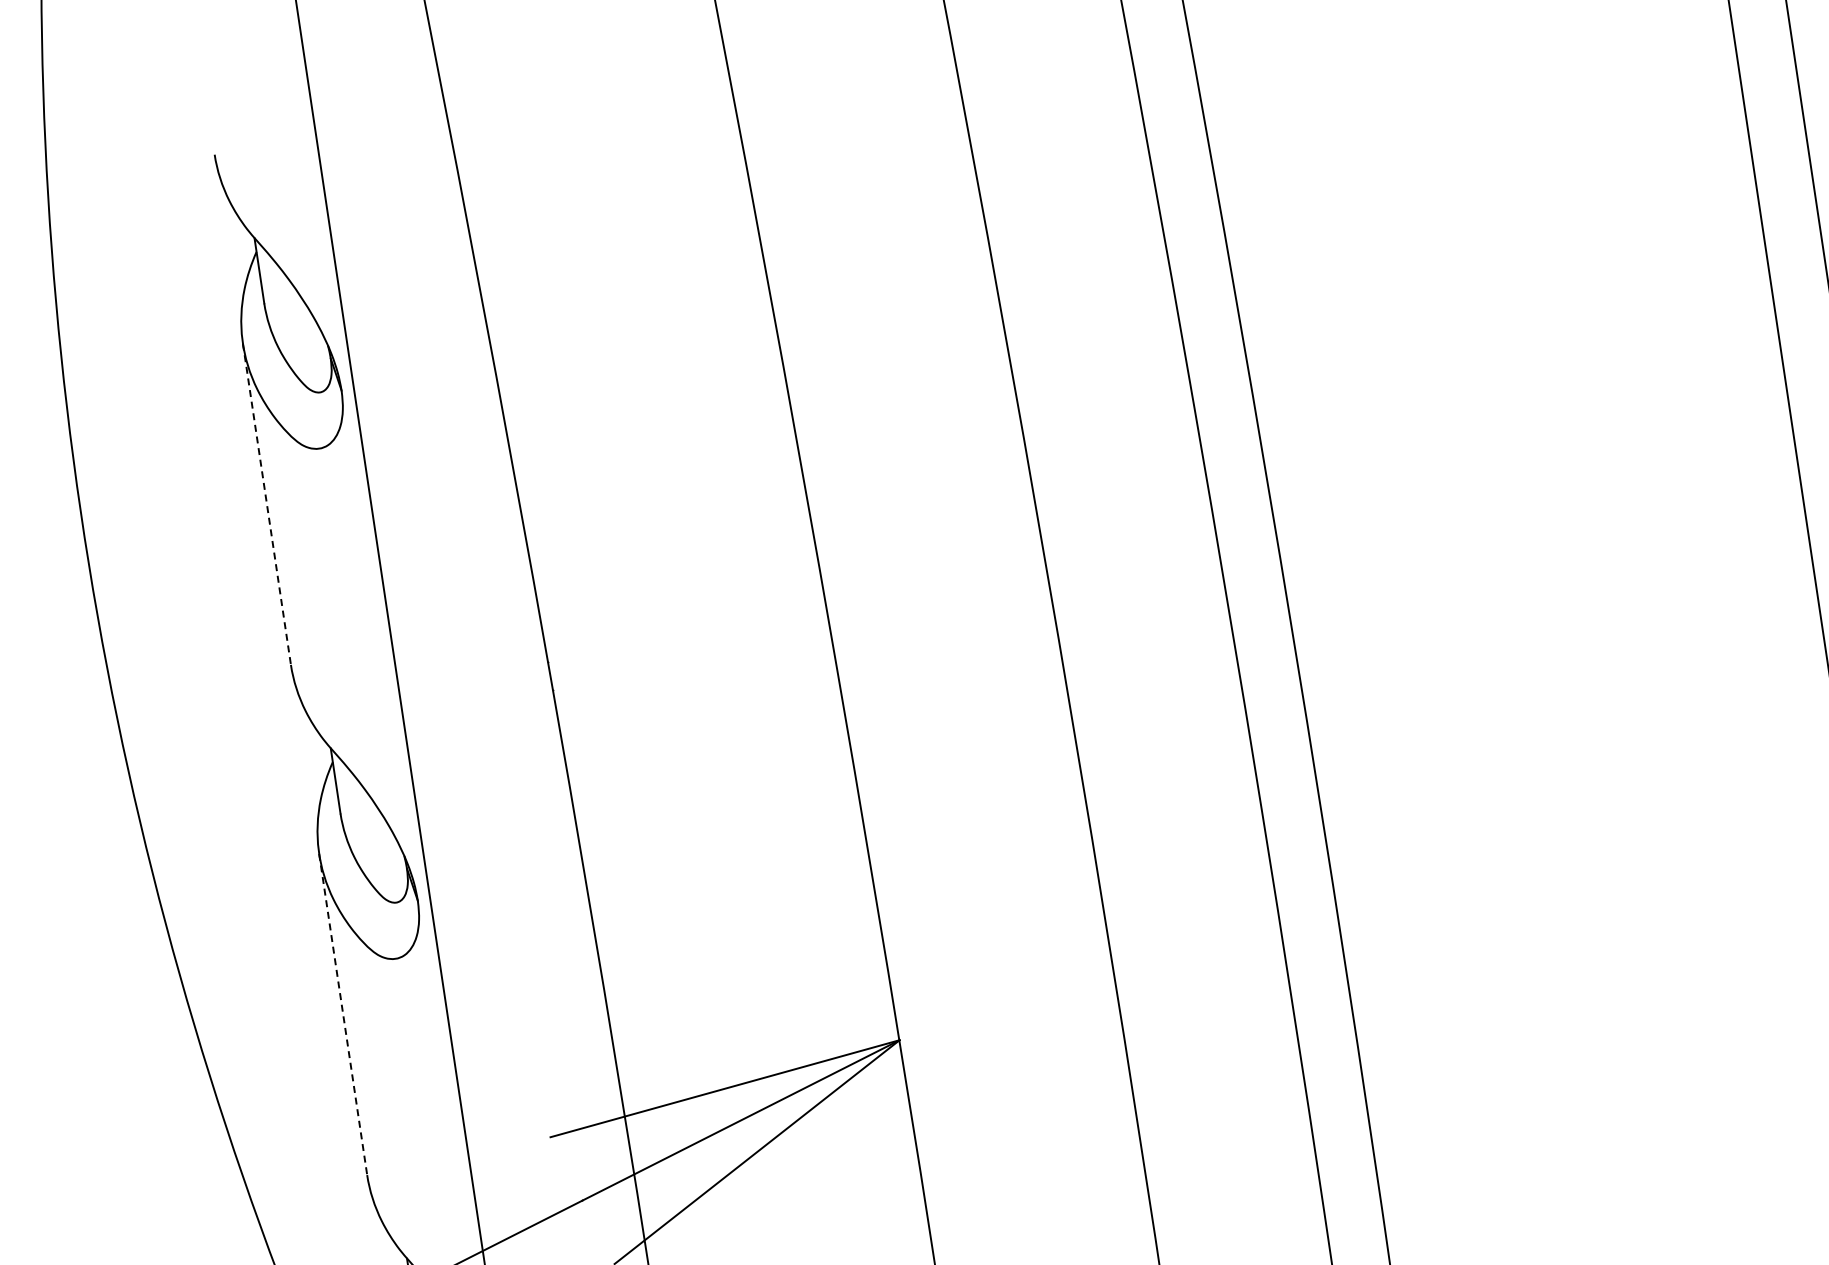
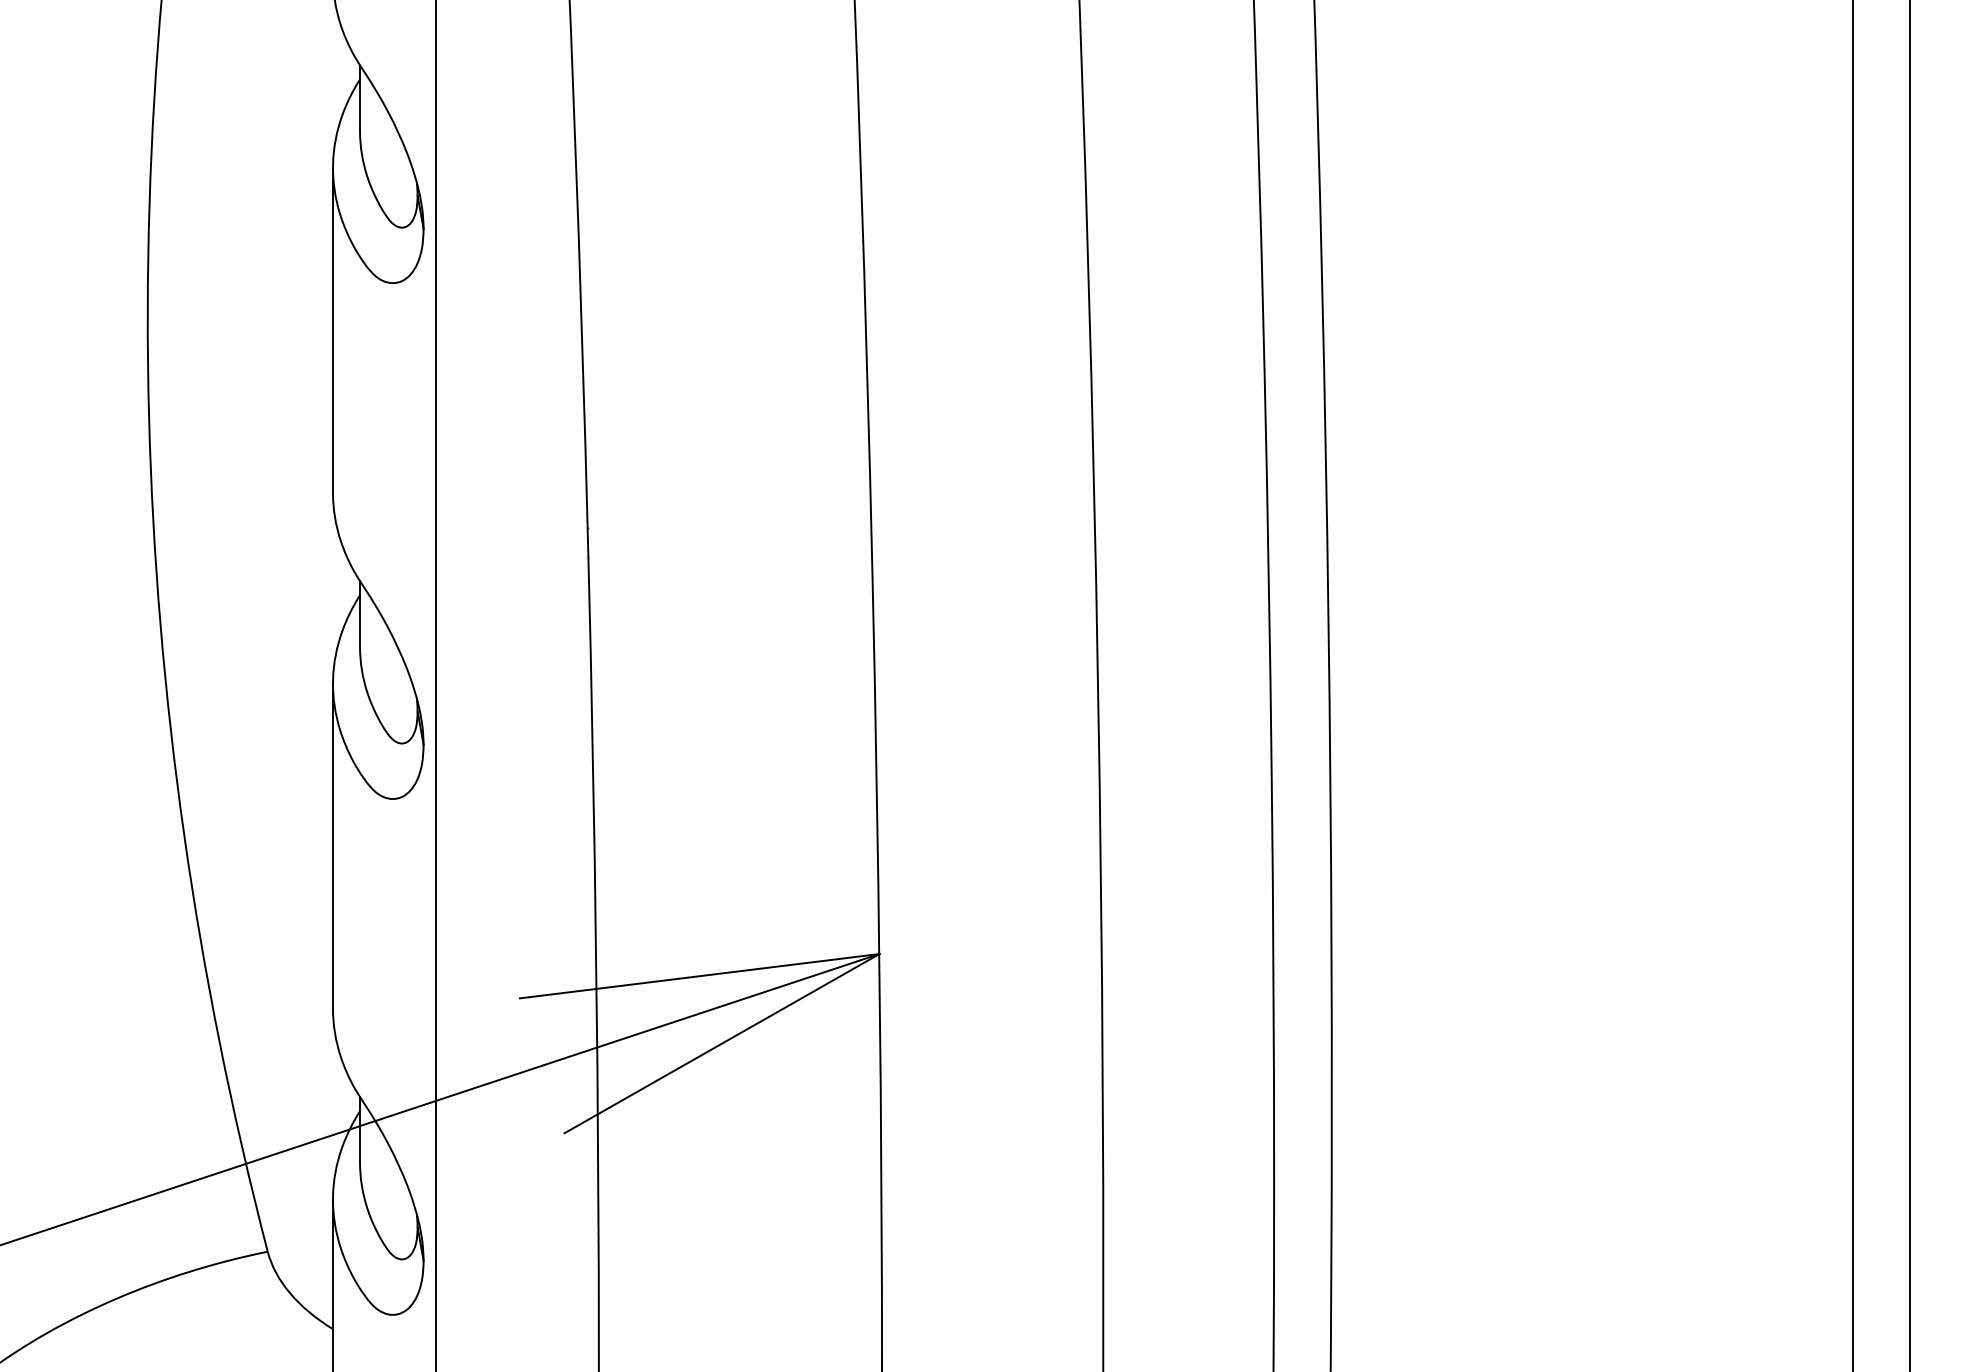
line: (266, 504) -> (332, 330), dashed -> solid
line: (342, 1014) -> (332, 846), dashed -> solid

